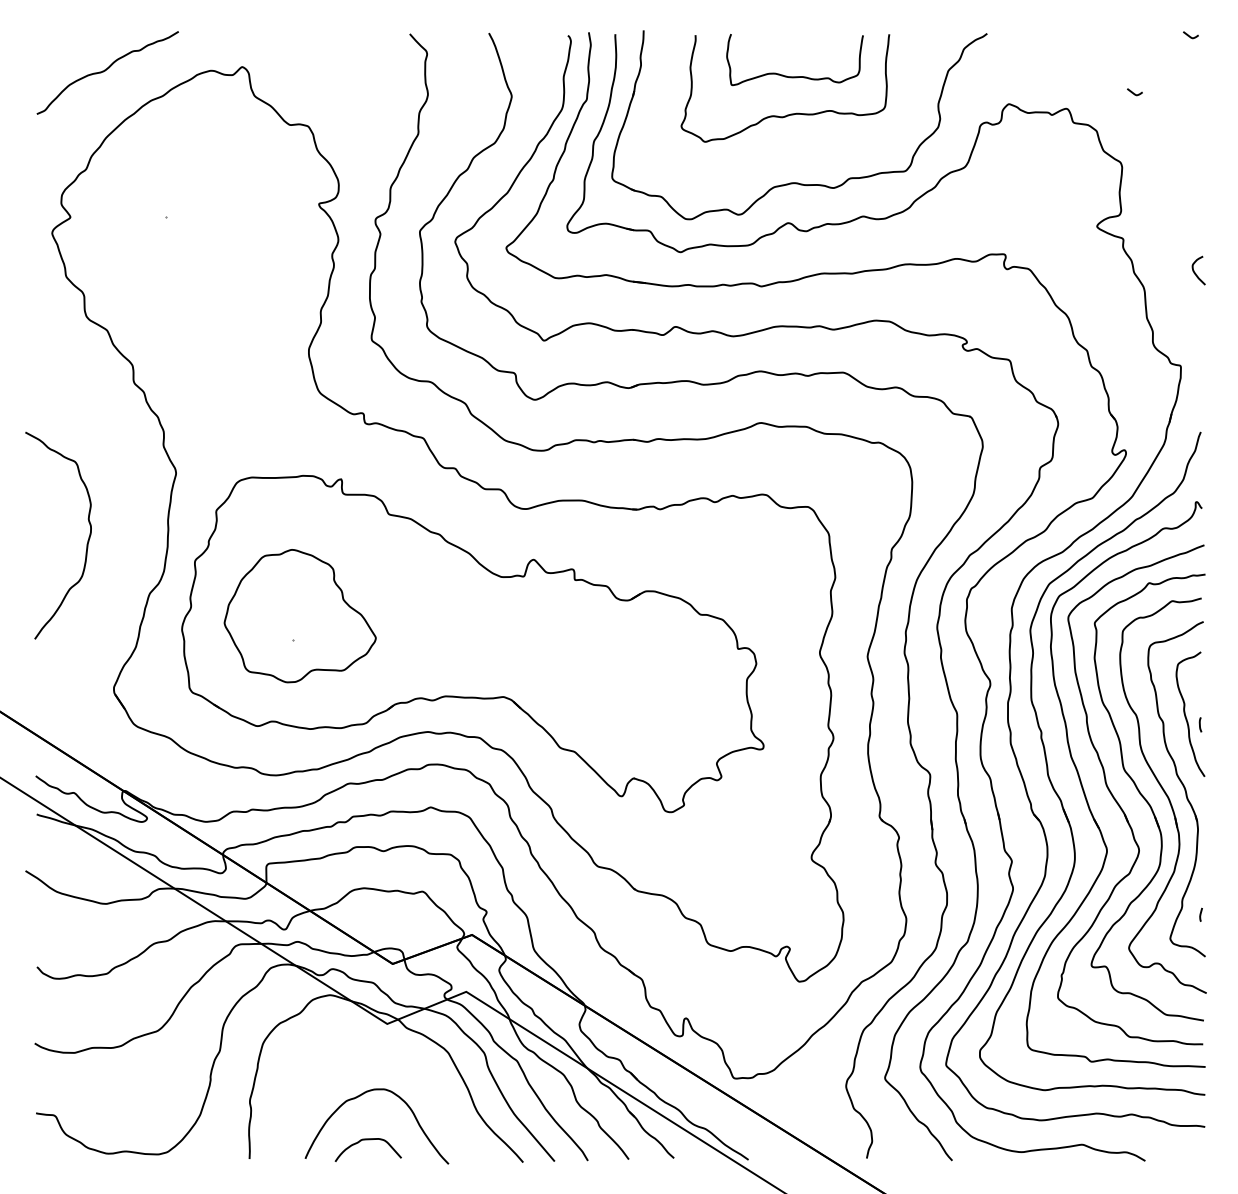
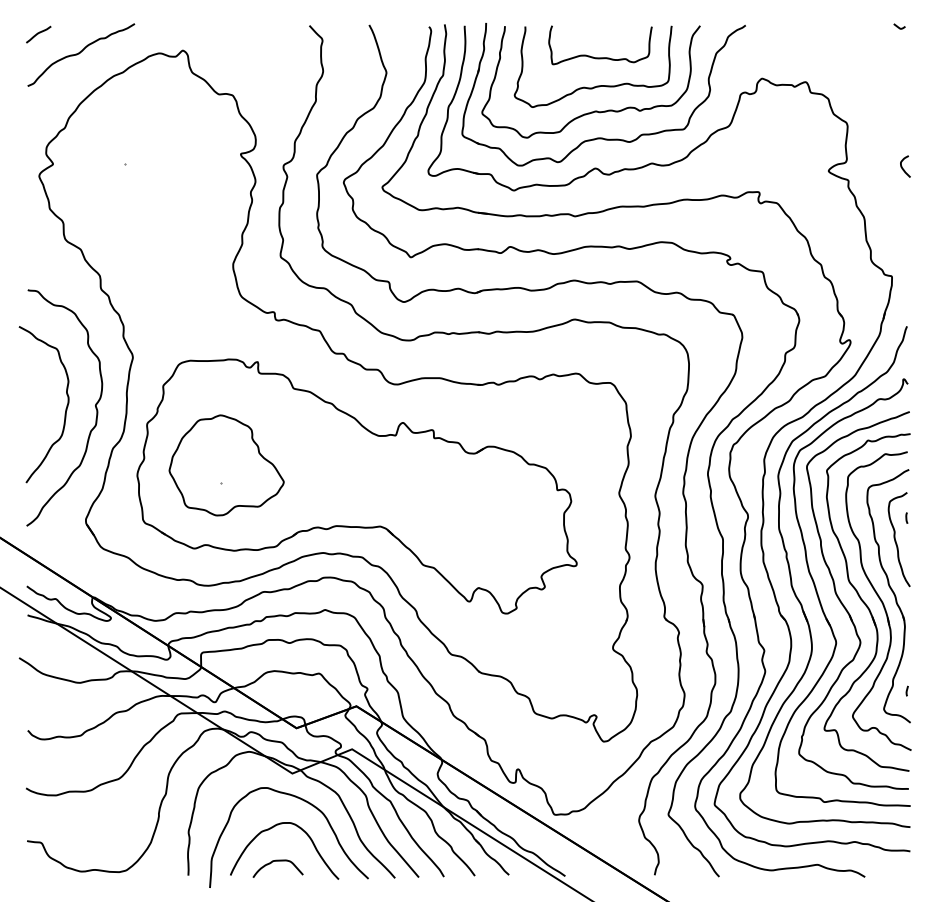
curve: (51, 44) -> (38, 33), added
curve: (1133, 92) -> (856, 69), removed
curve: (788, 146) -> (595, 110), added
curve: (1195, 272) -> (903, 168), moved
curve: (126, 539) -> (95, 407), added
curve: (1200, 724) -> (906, 517), moved
curve: (409, 1064) -> (309, 804), added

